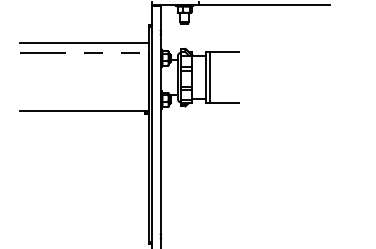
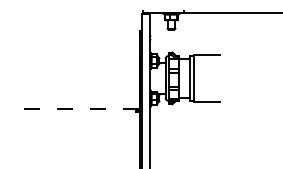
line: (84, 42) -> (81, 46), removed
line: (84, 52) -> (81, 55), removed
line: (84, 111) -> (81, 108), solid -> dashed

